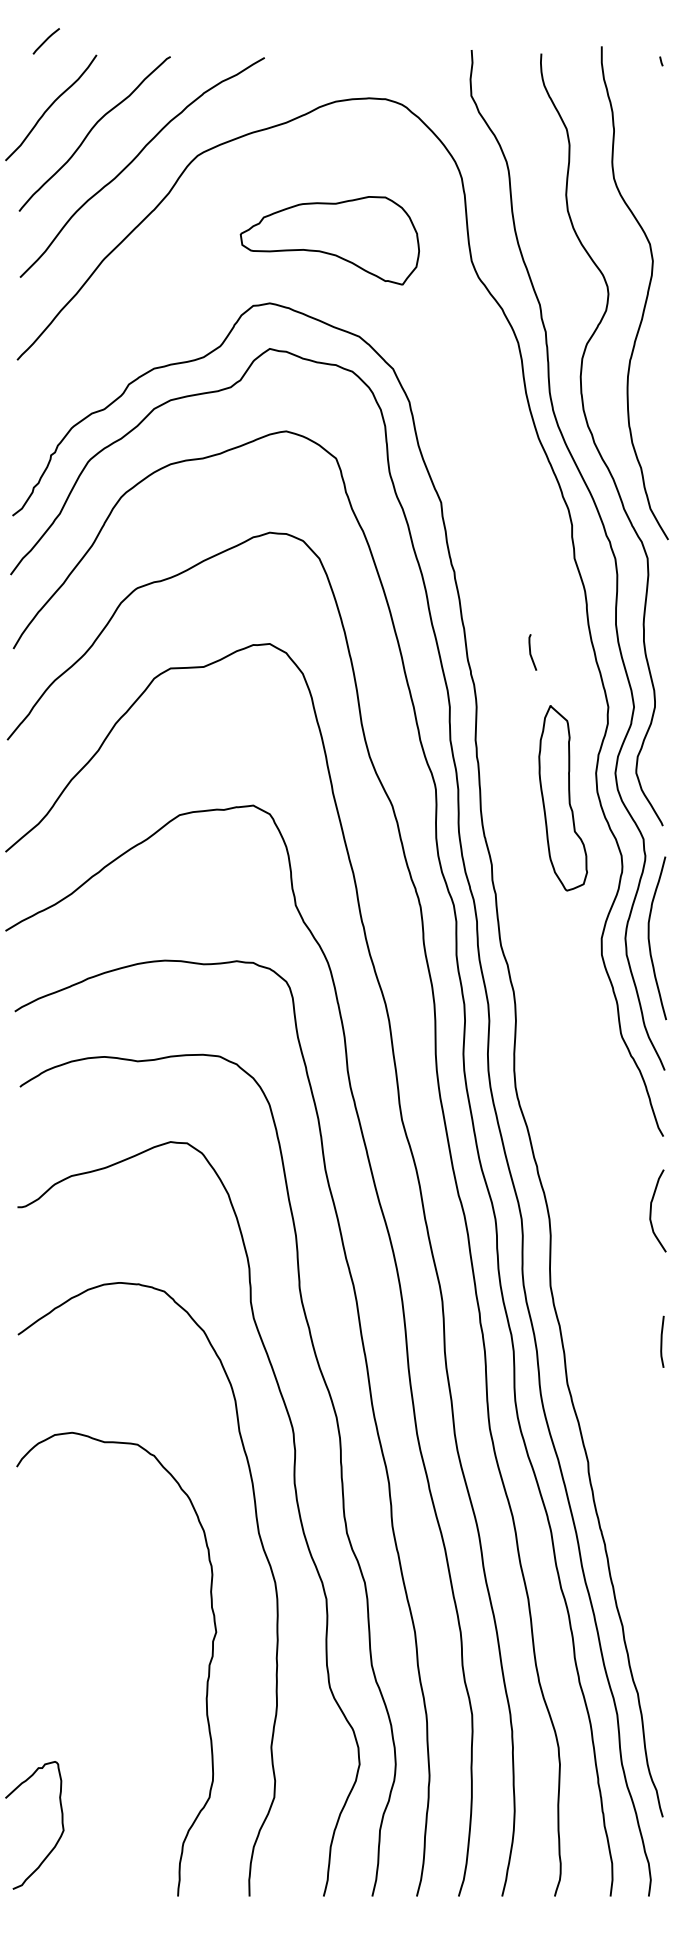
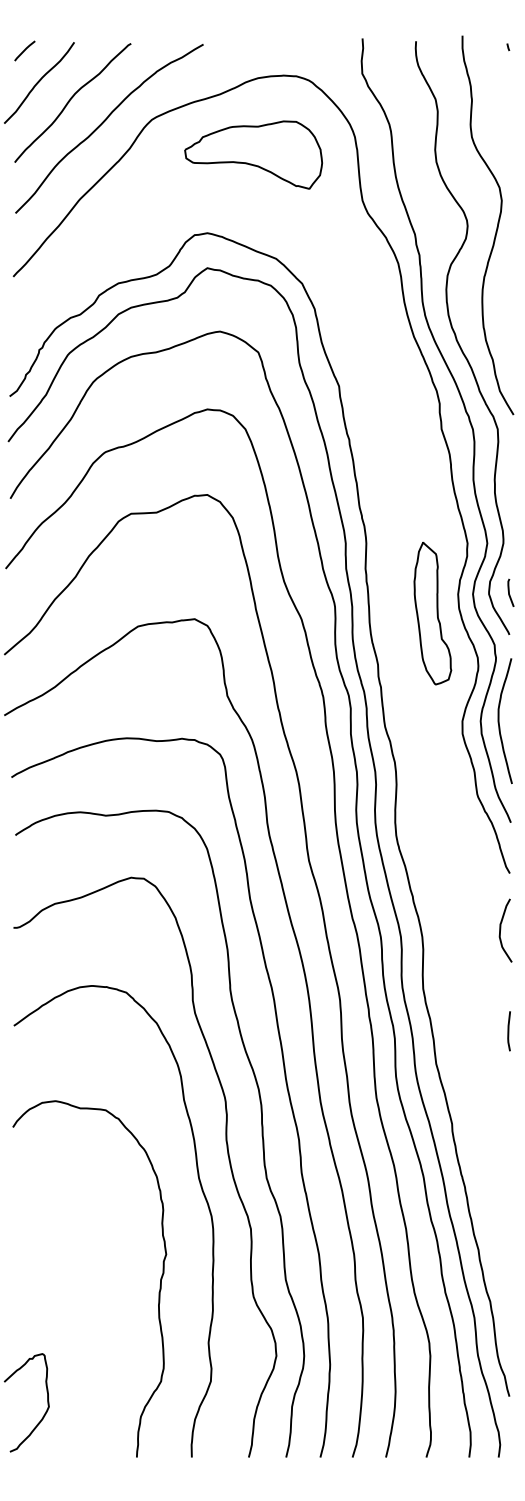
line: (45, 41) -> (24, 51), moved
part: (329, 240) -> (253, 154), moved
line: (531, 652) -> (509, 592), moved

